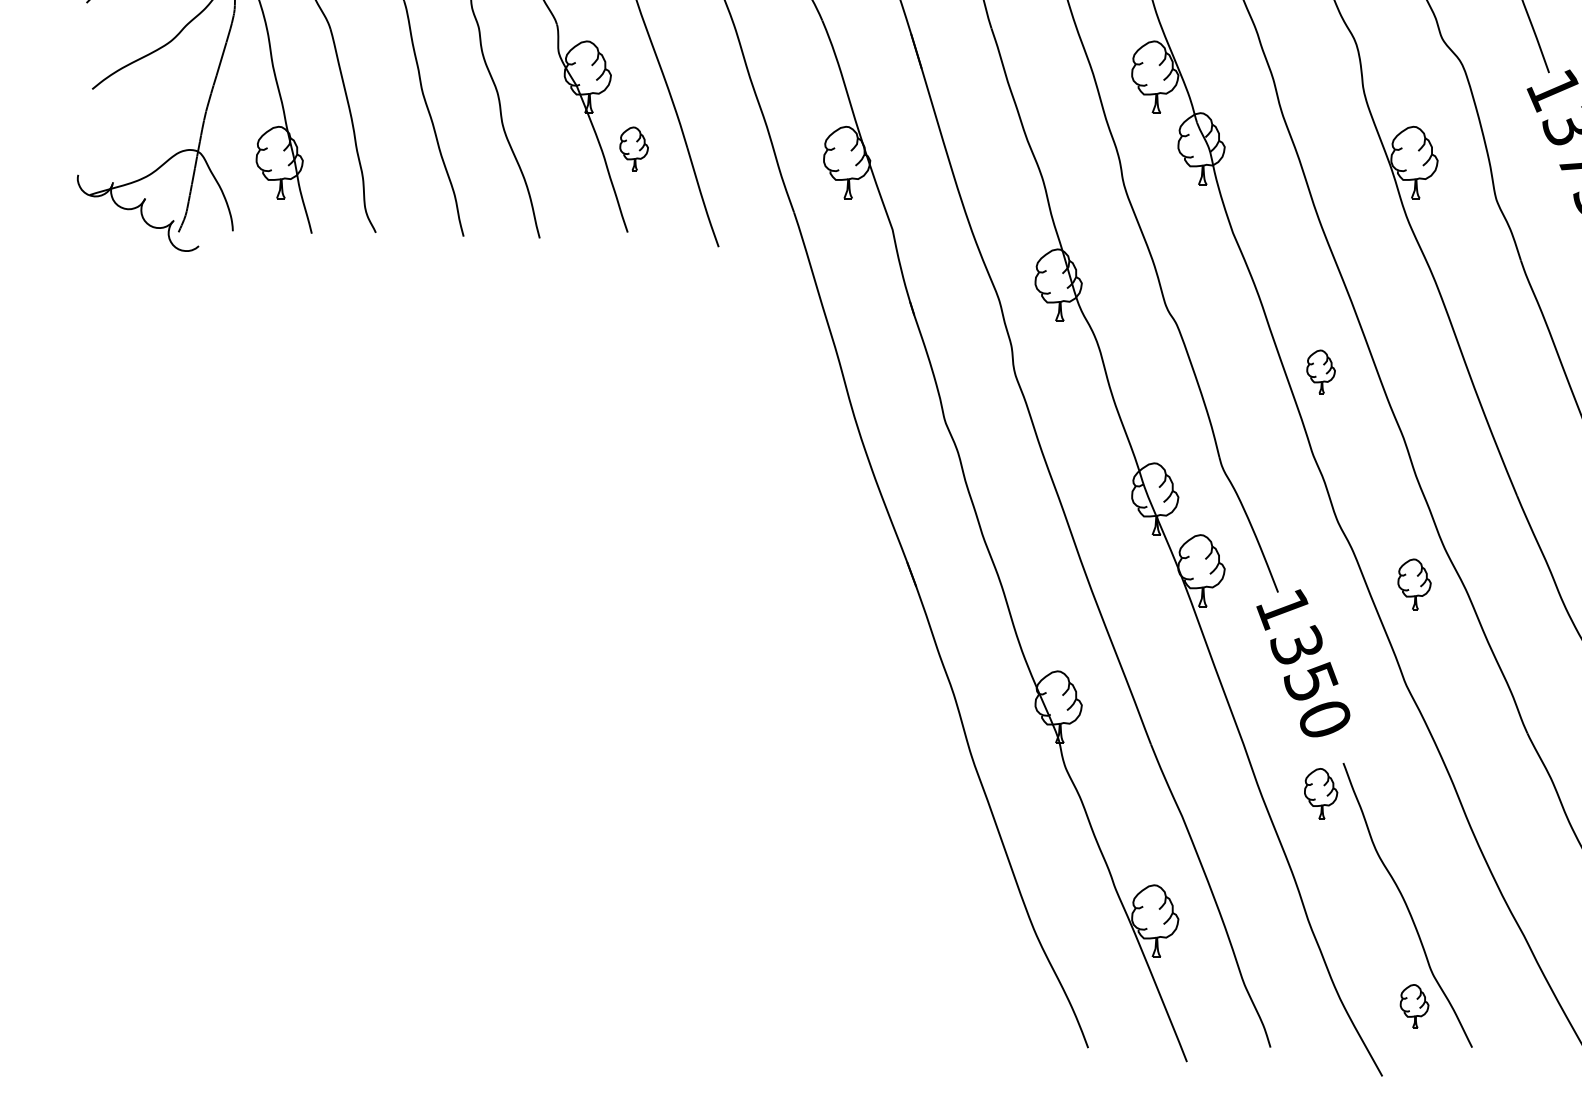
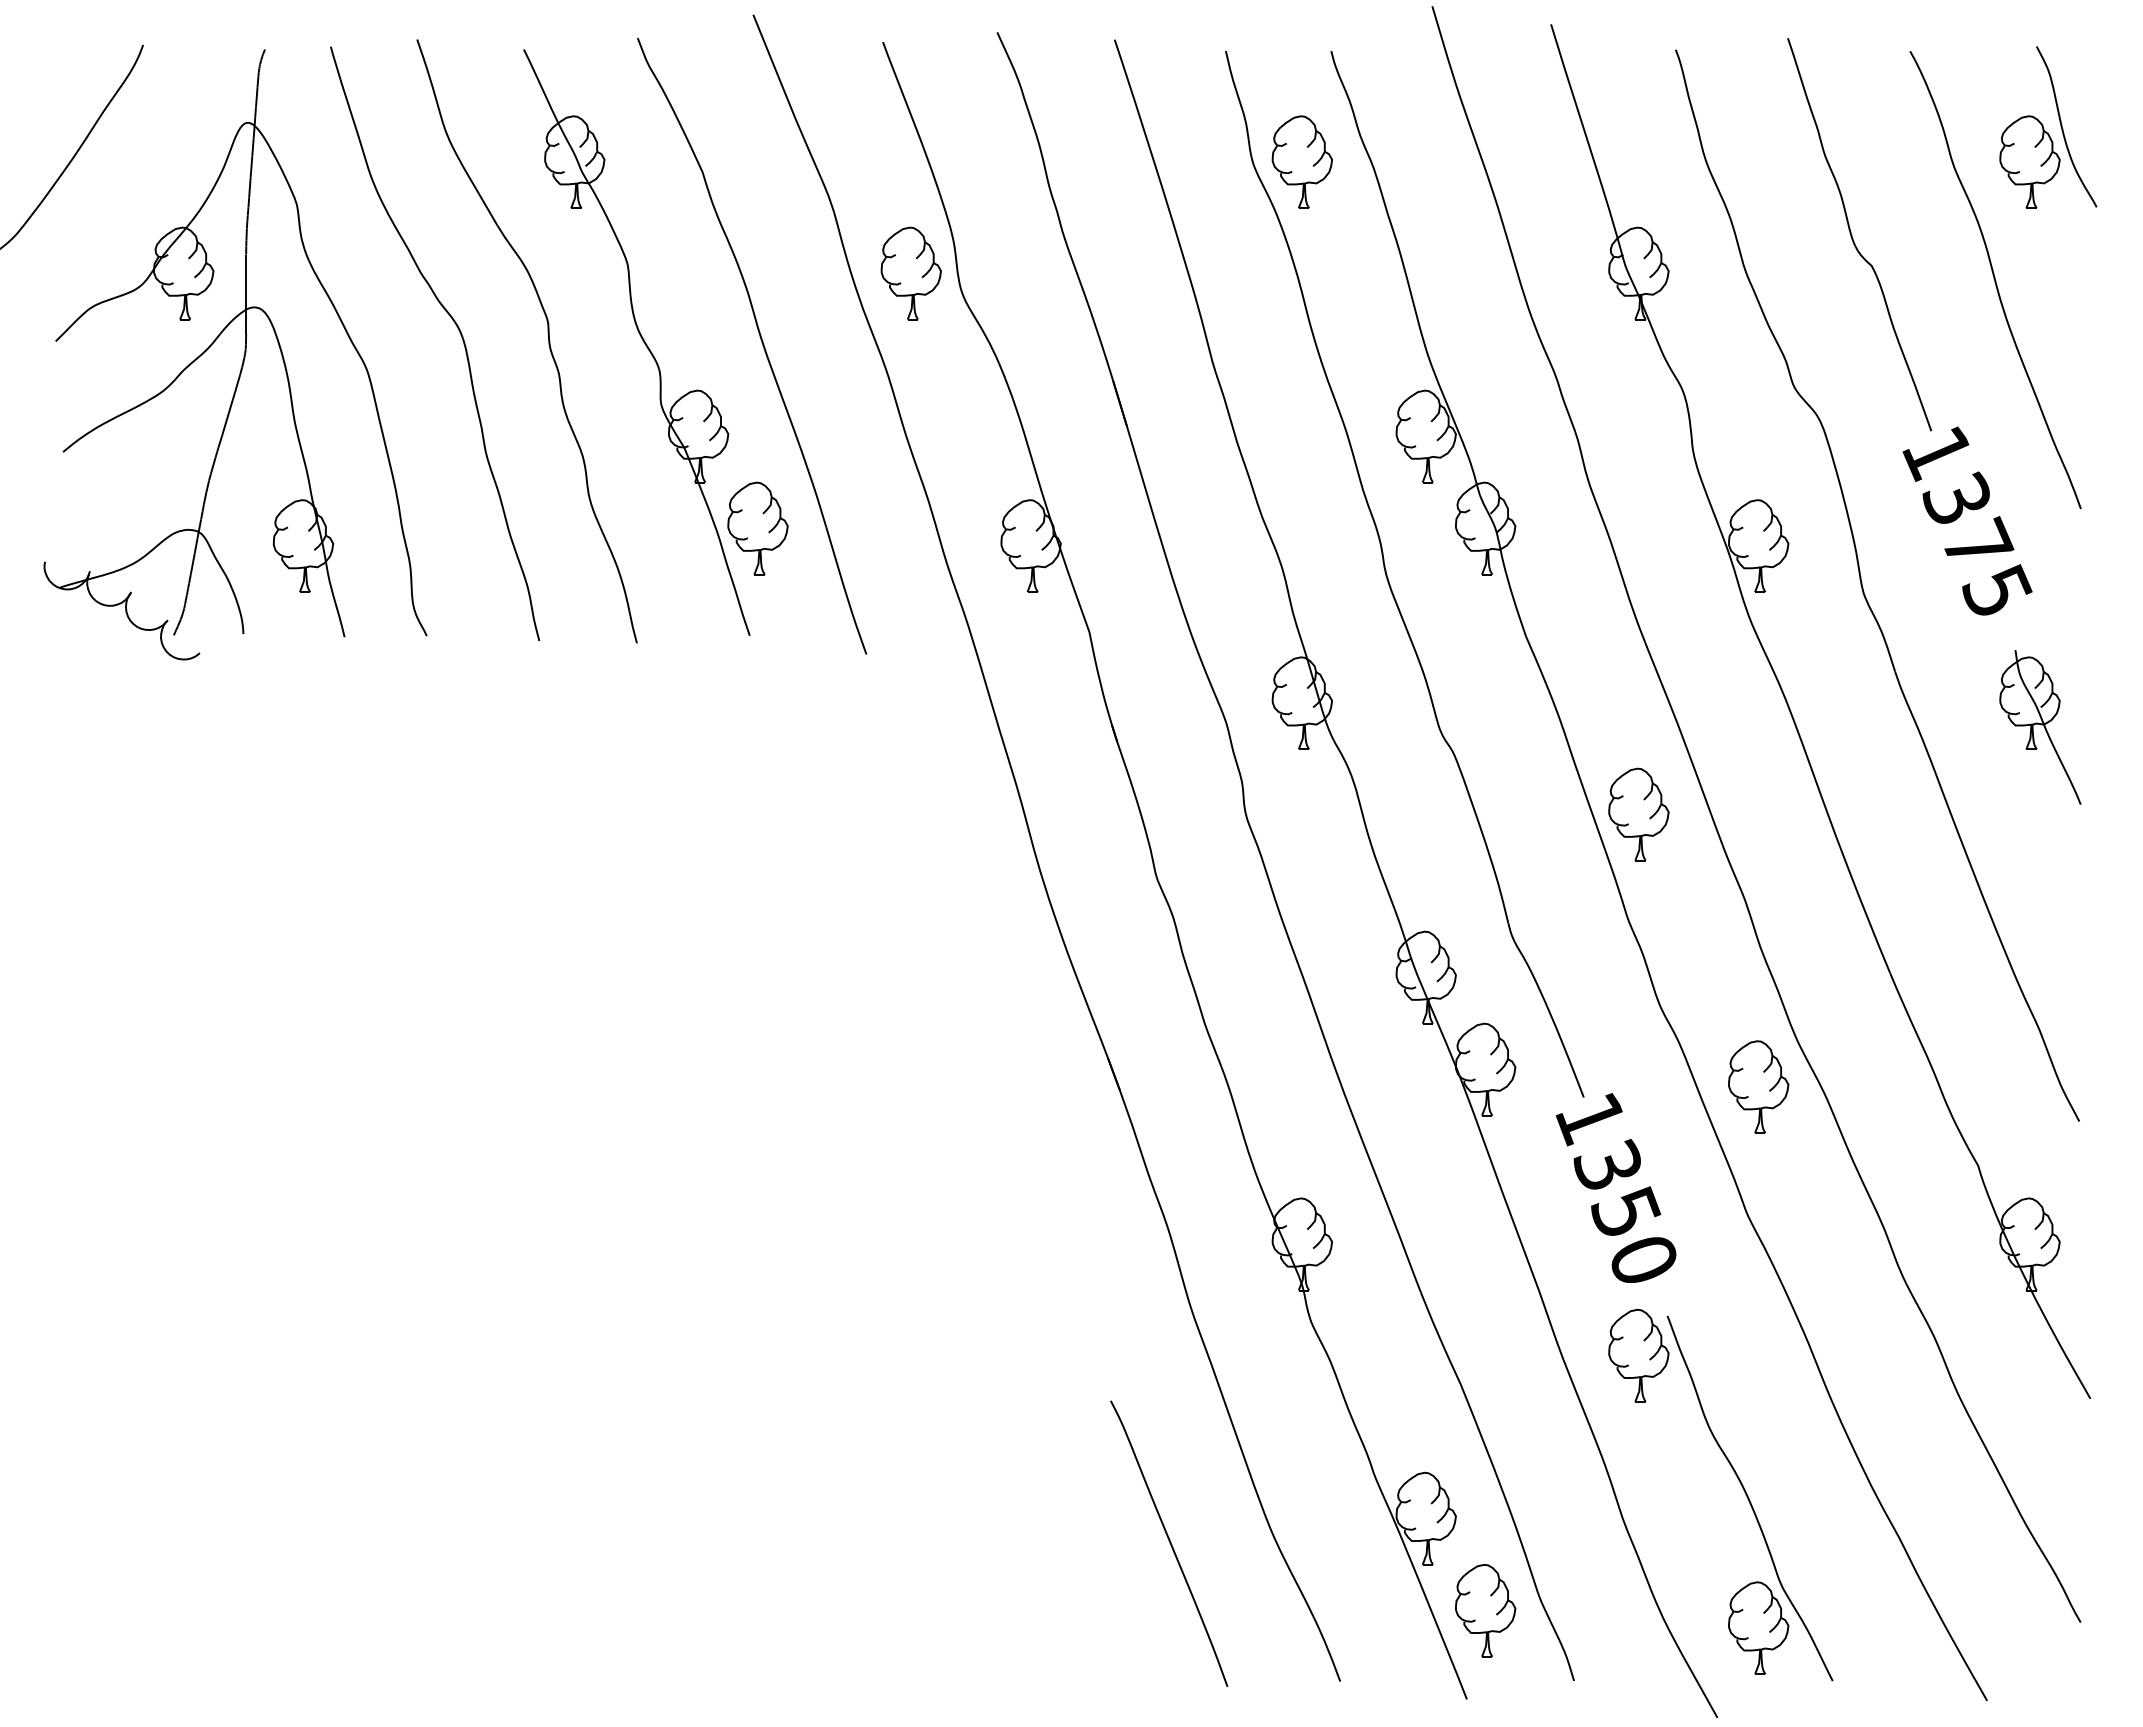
part: (633, 148) -> (757, 528), size x1.67
part: (1320, 371) -> (1638, 814), size x1.67
part: (1414, 584) -> (1758, 1086), size x1.43
part: (1320, 793) -> (1638, 1355), size x1.43
curve: (955, 940) -> (1169, 1543), added
part: (1201, 992) -> (1485, 1610), added
part: (1414, 1005) -> (1758, 1627), size x1.67

